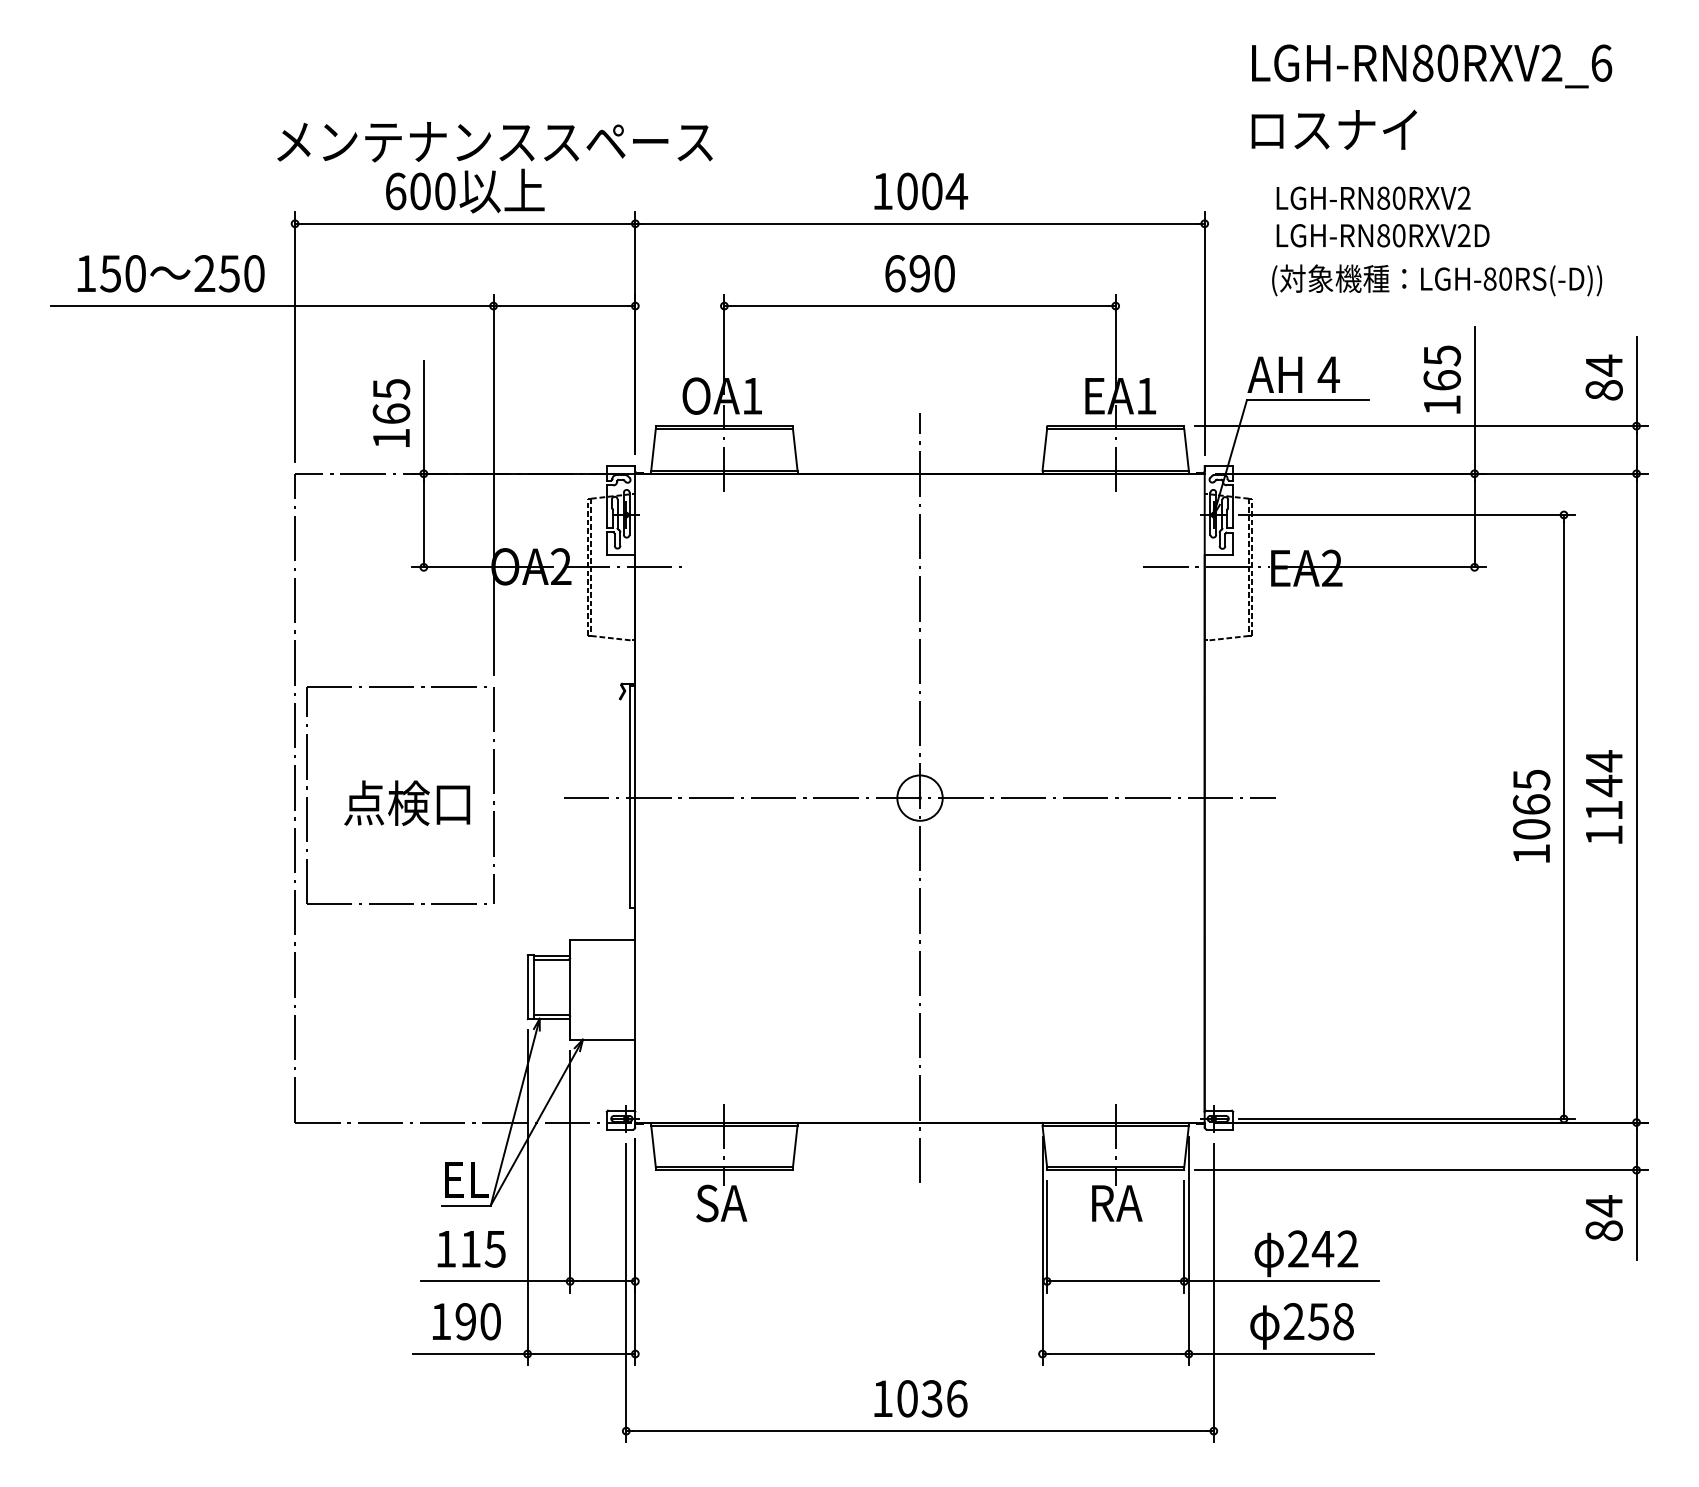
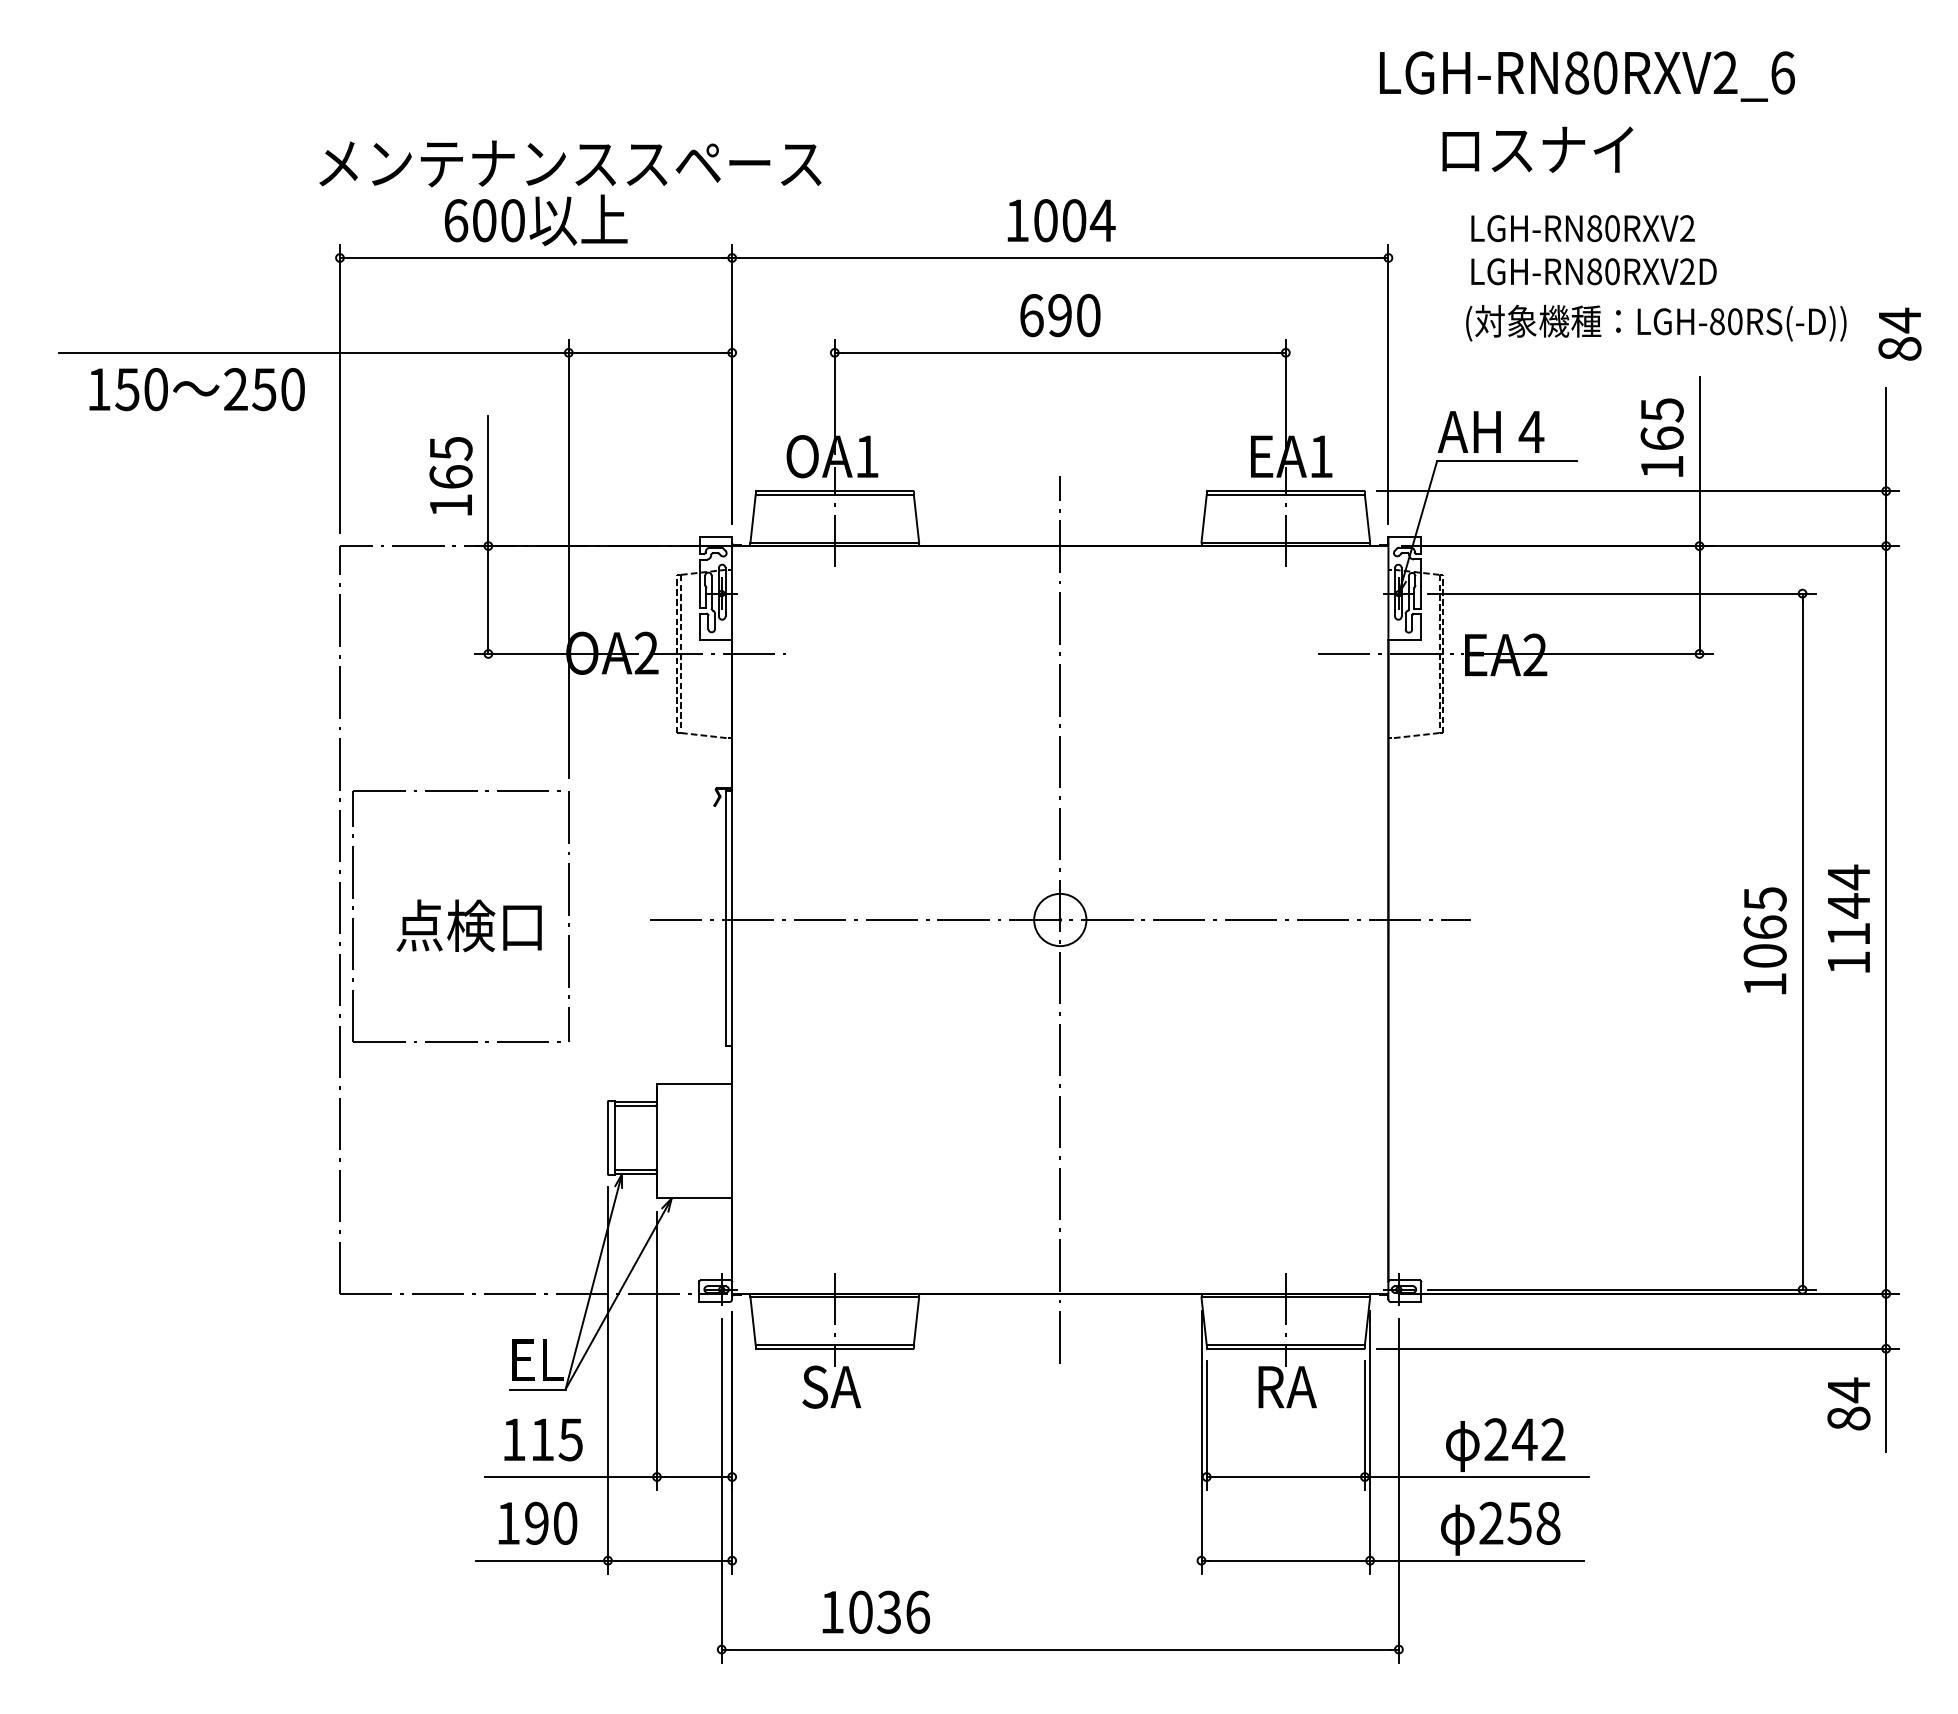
text: (1432, 66) -> (1587, 76), moved
text: (170, 273) -> (196, 389), moved
text: (1603, 376) -> (1899, 333), moved
text: (920, 1398) -> (875, 1611), moved

